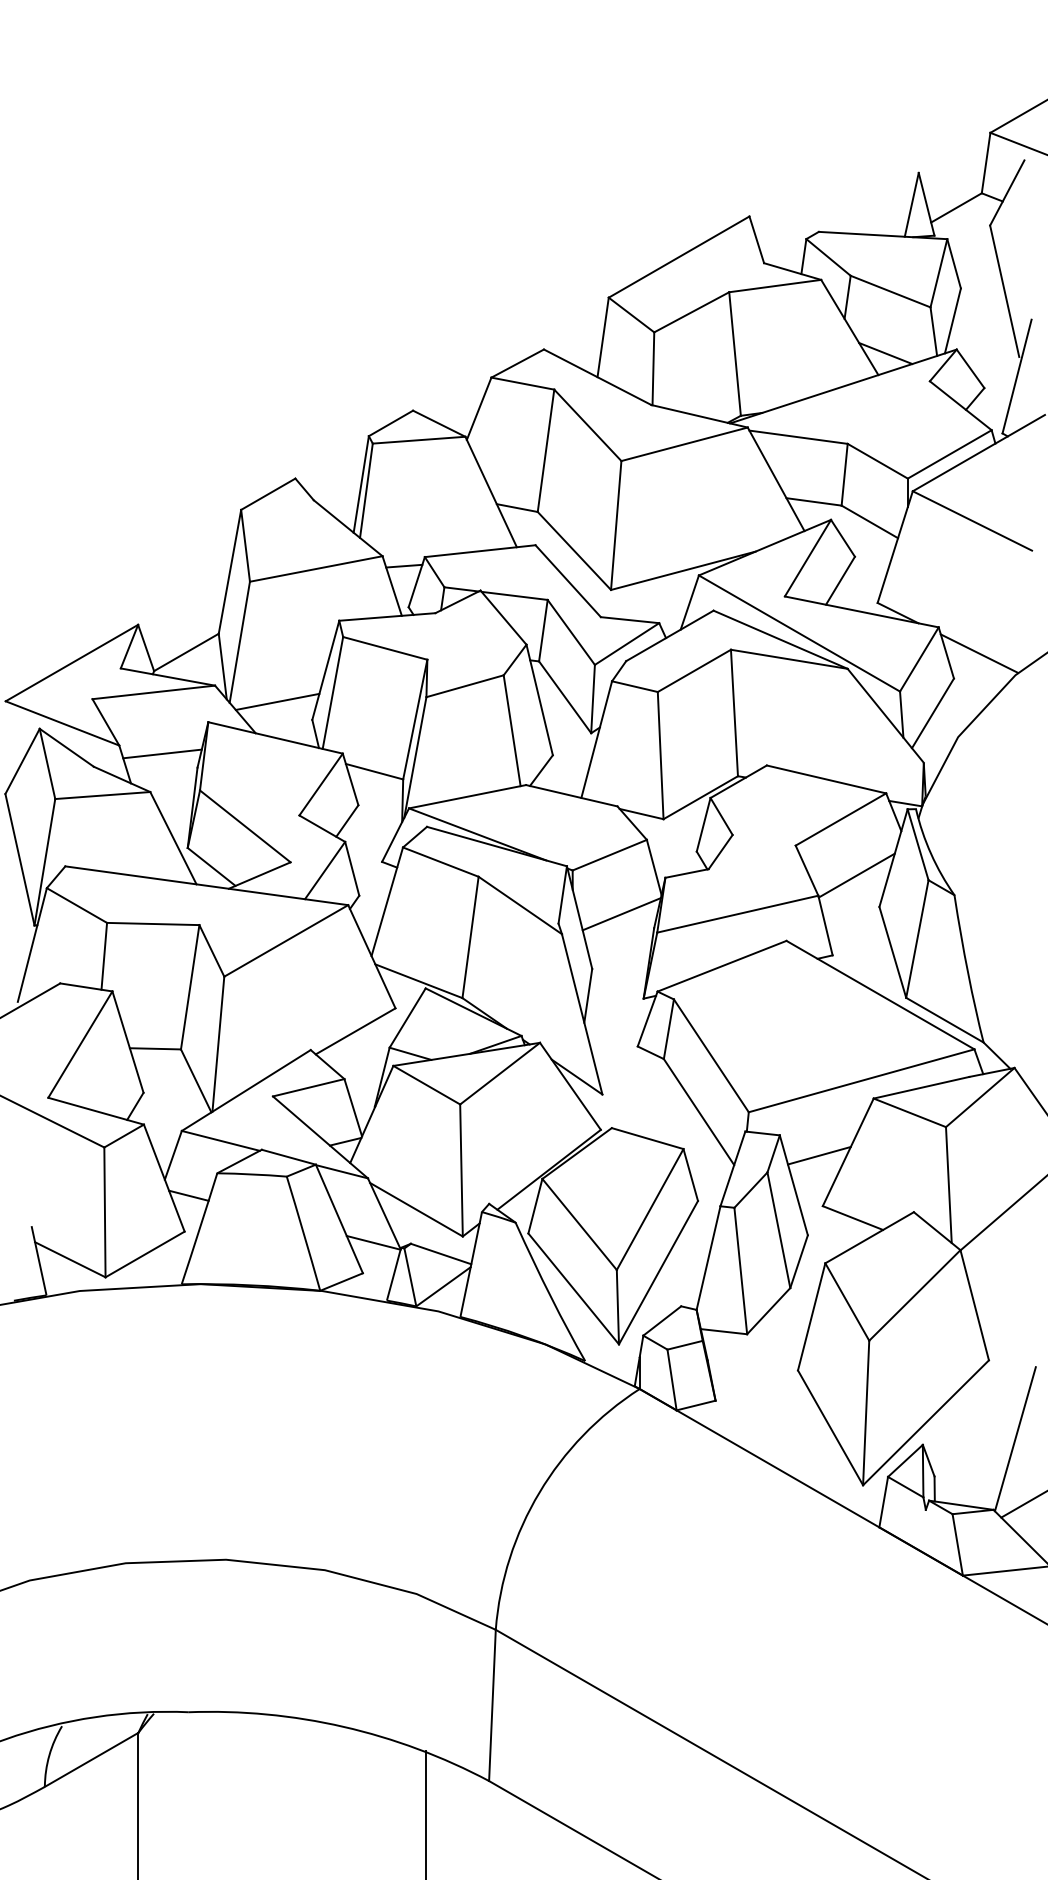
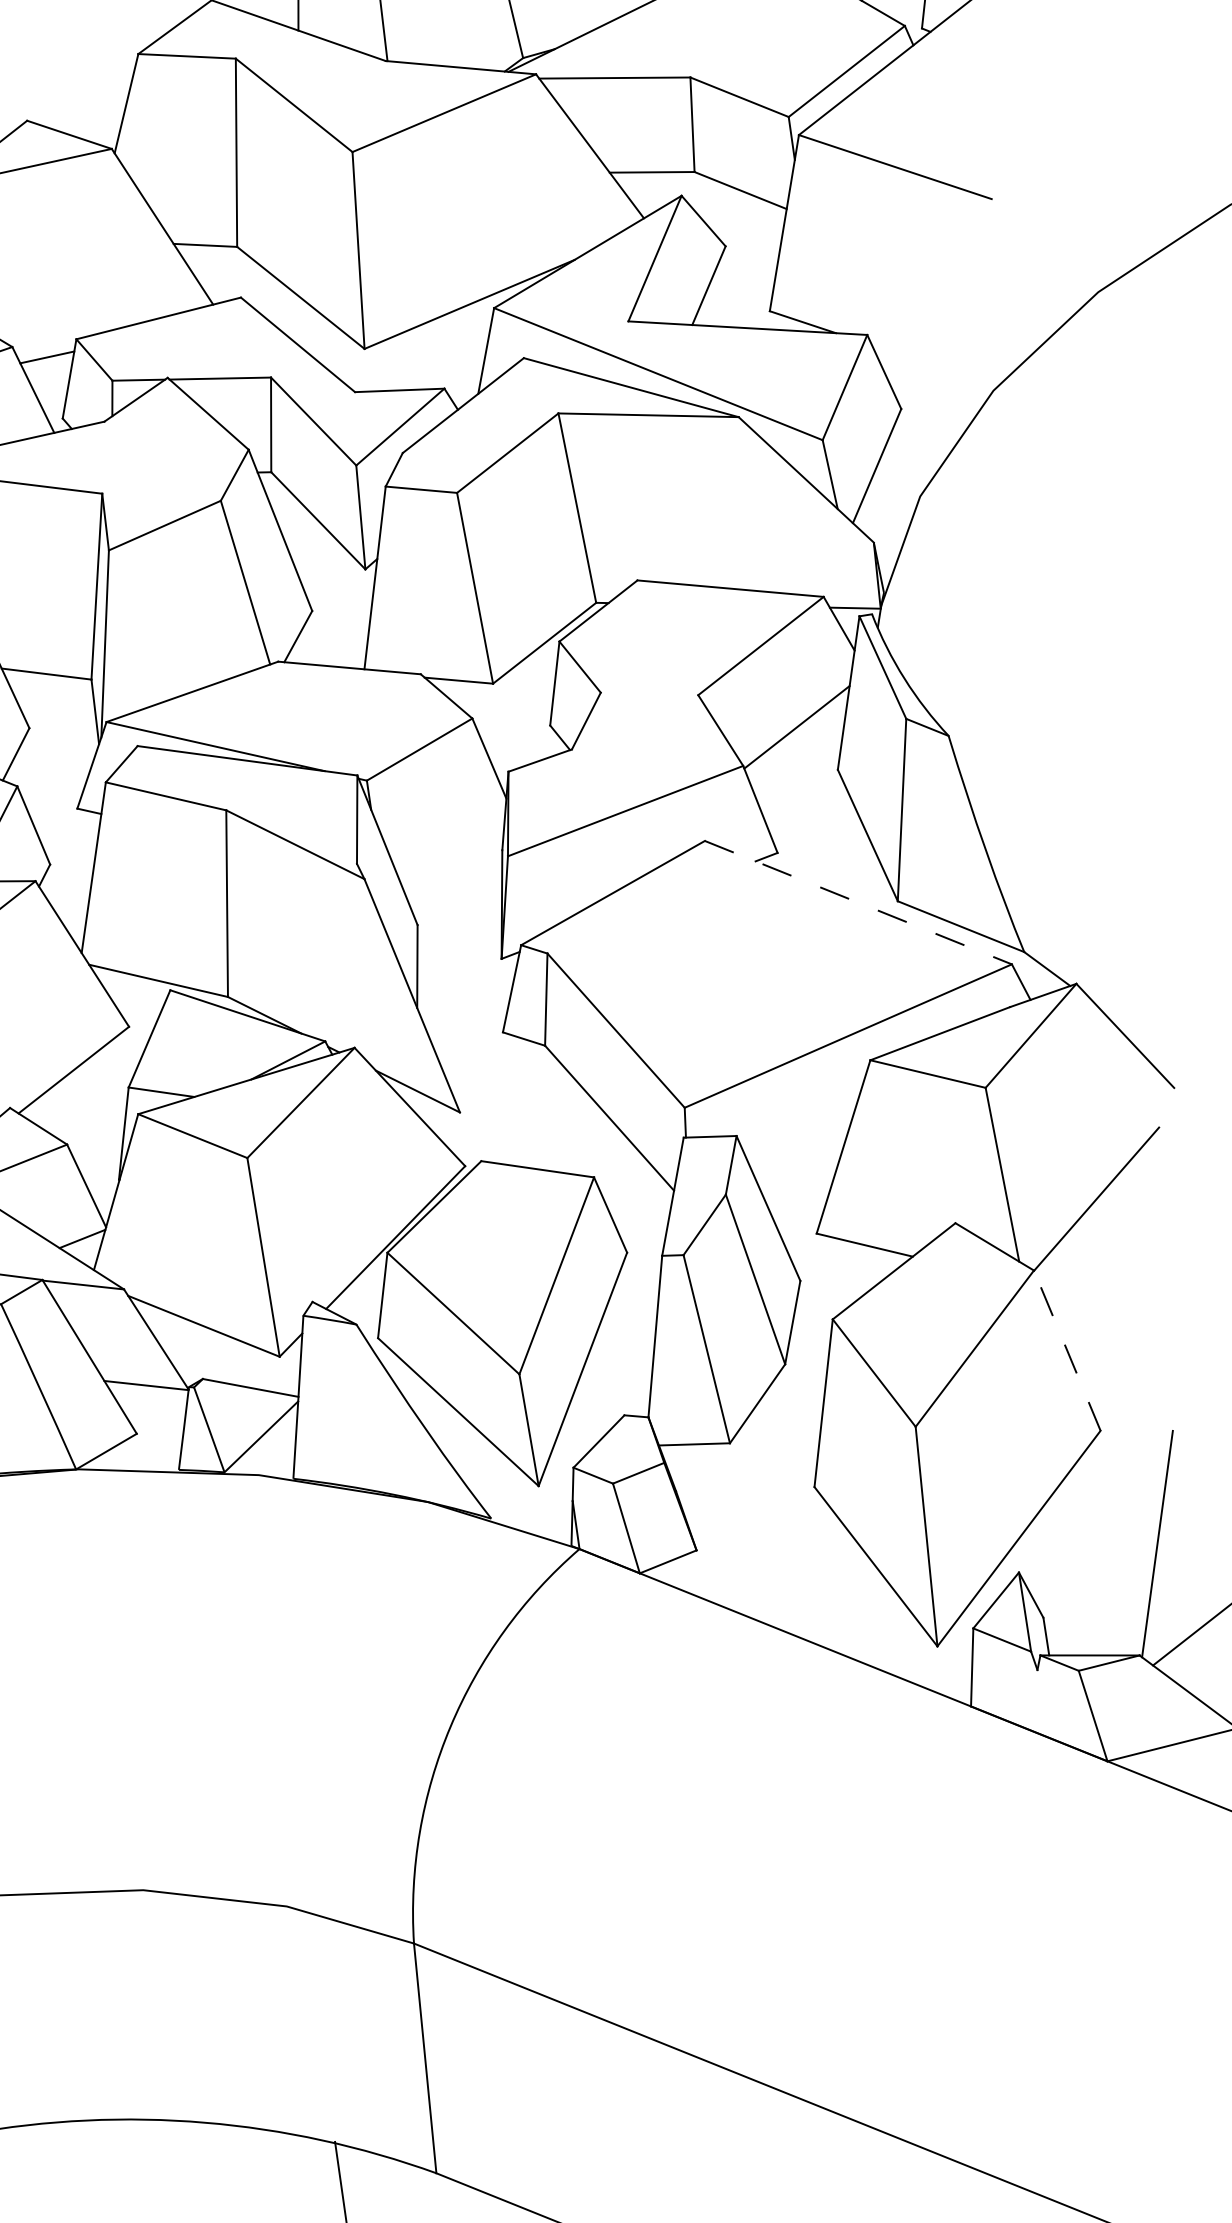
line: (979, 653) -> (934, 365), removed
line: (621, 914) -> (450, 836), removed
line: (880, 995) -> (858, 903), solid -> dashed
line: (818, 1155) -> (799, 1158), removed
line: (974, 1305) -> (1067, 1351), solid -> dashed

